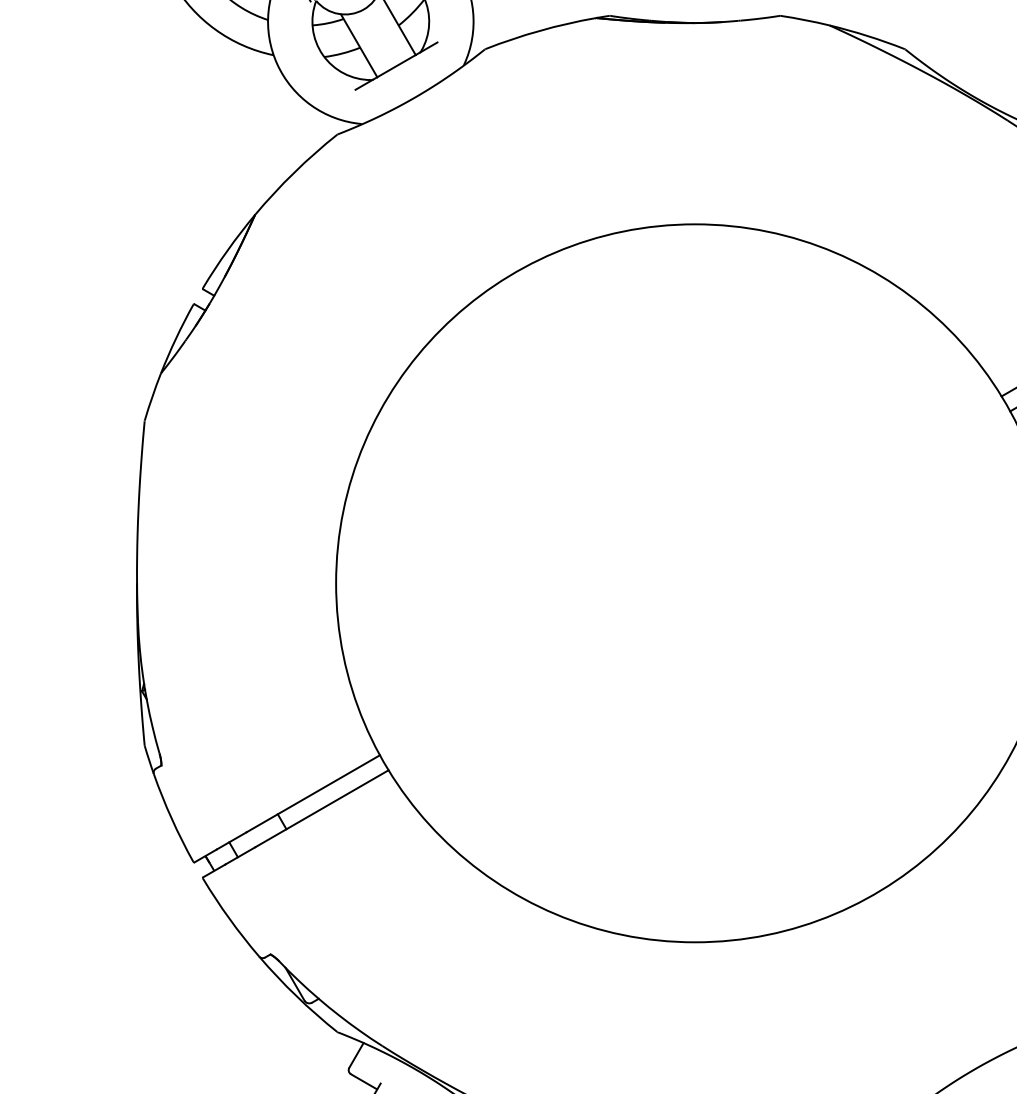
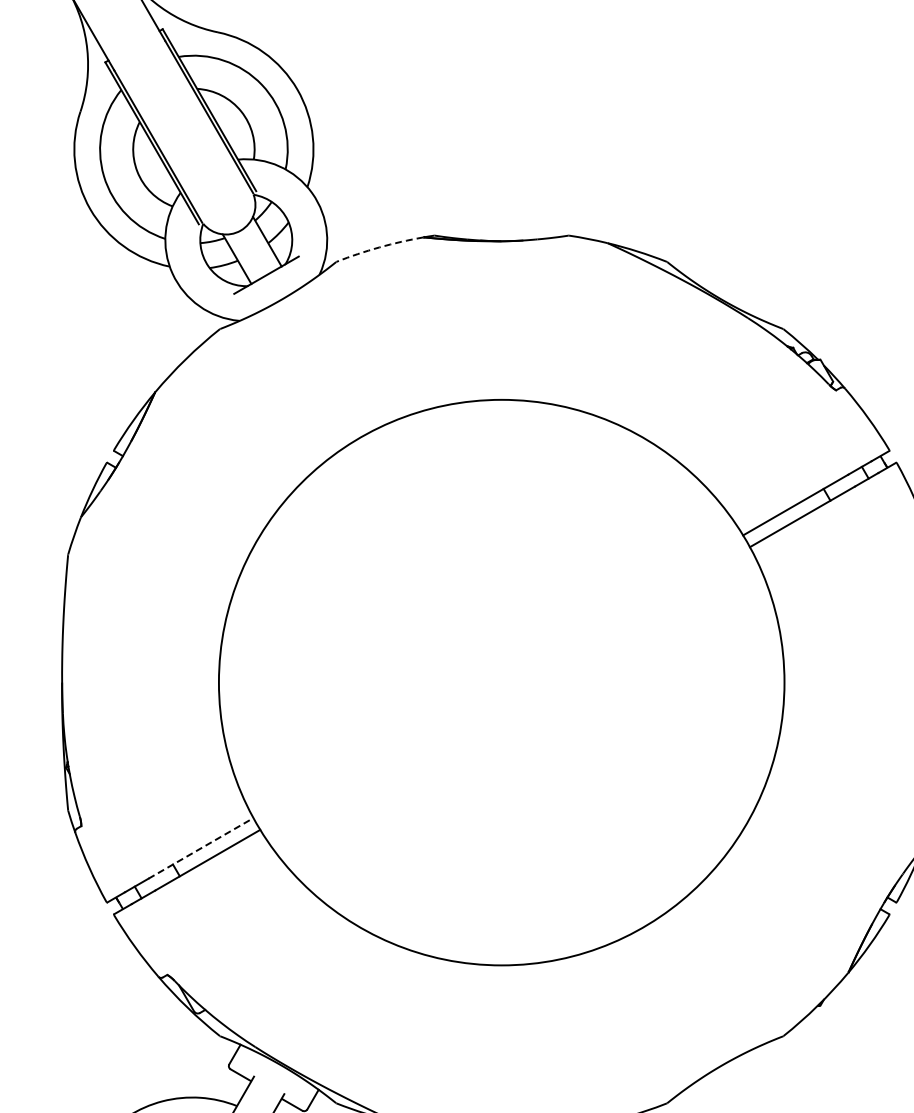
arc: (539, 30) -> (379, 247), solid -> dashed
line: (312, 793) -> (200, 848), solid -> dashed

